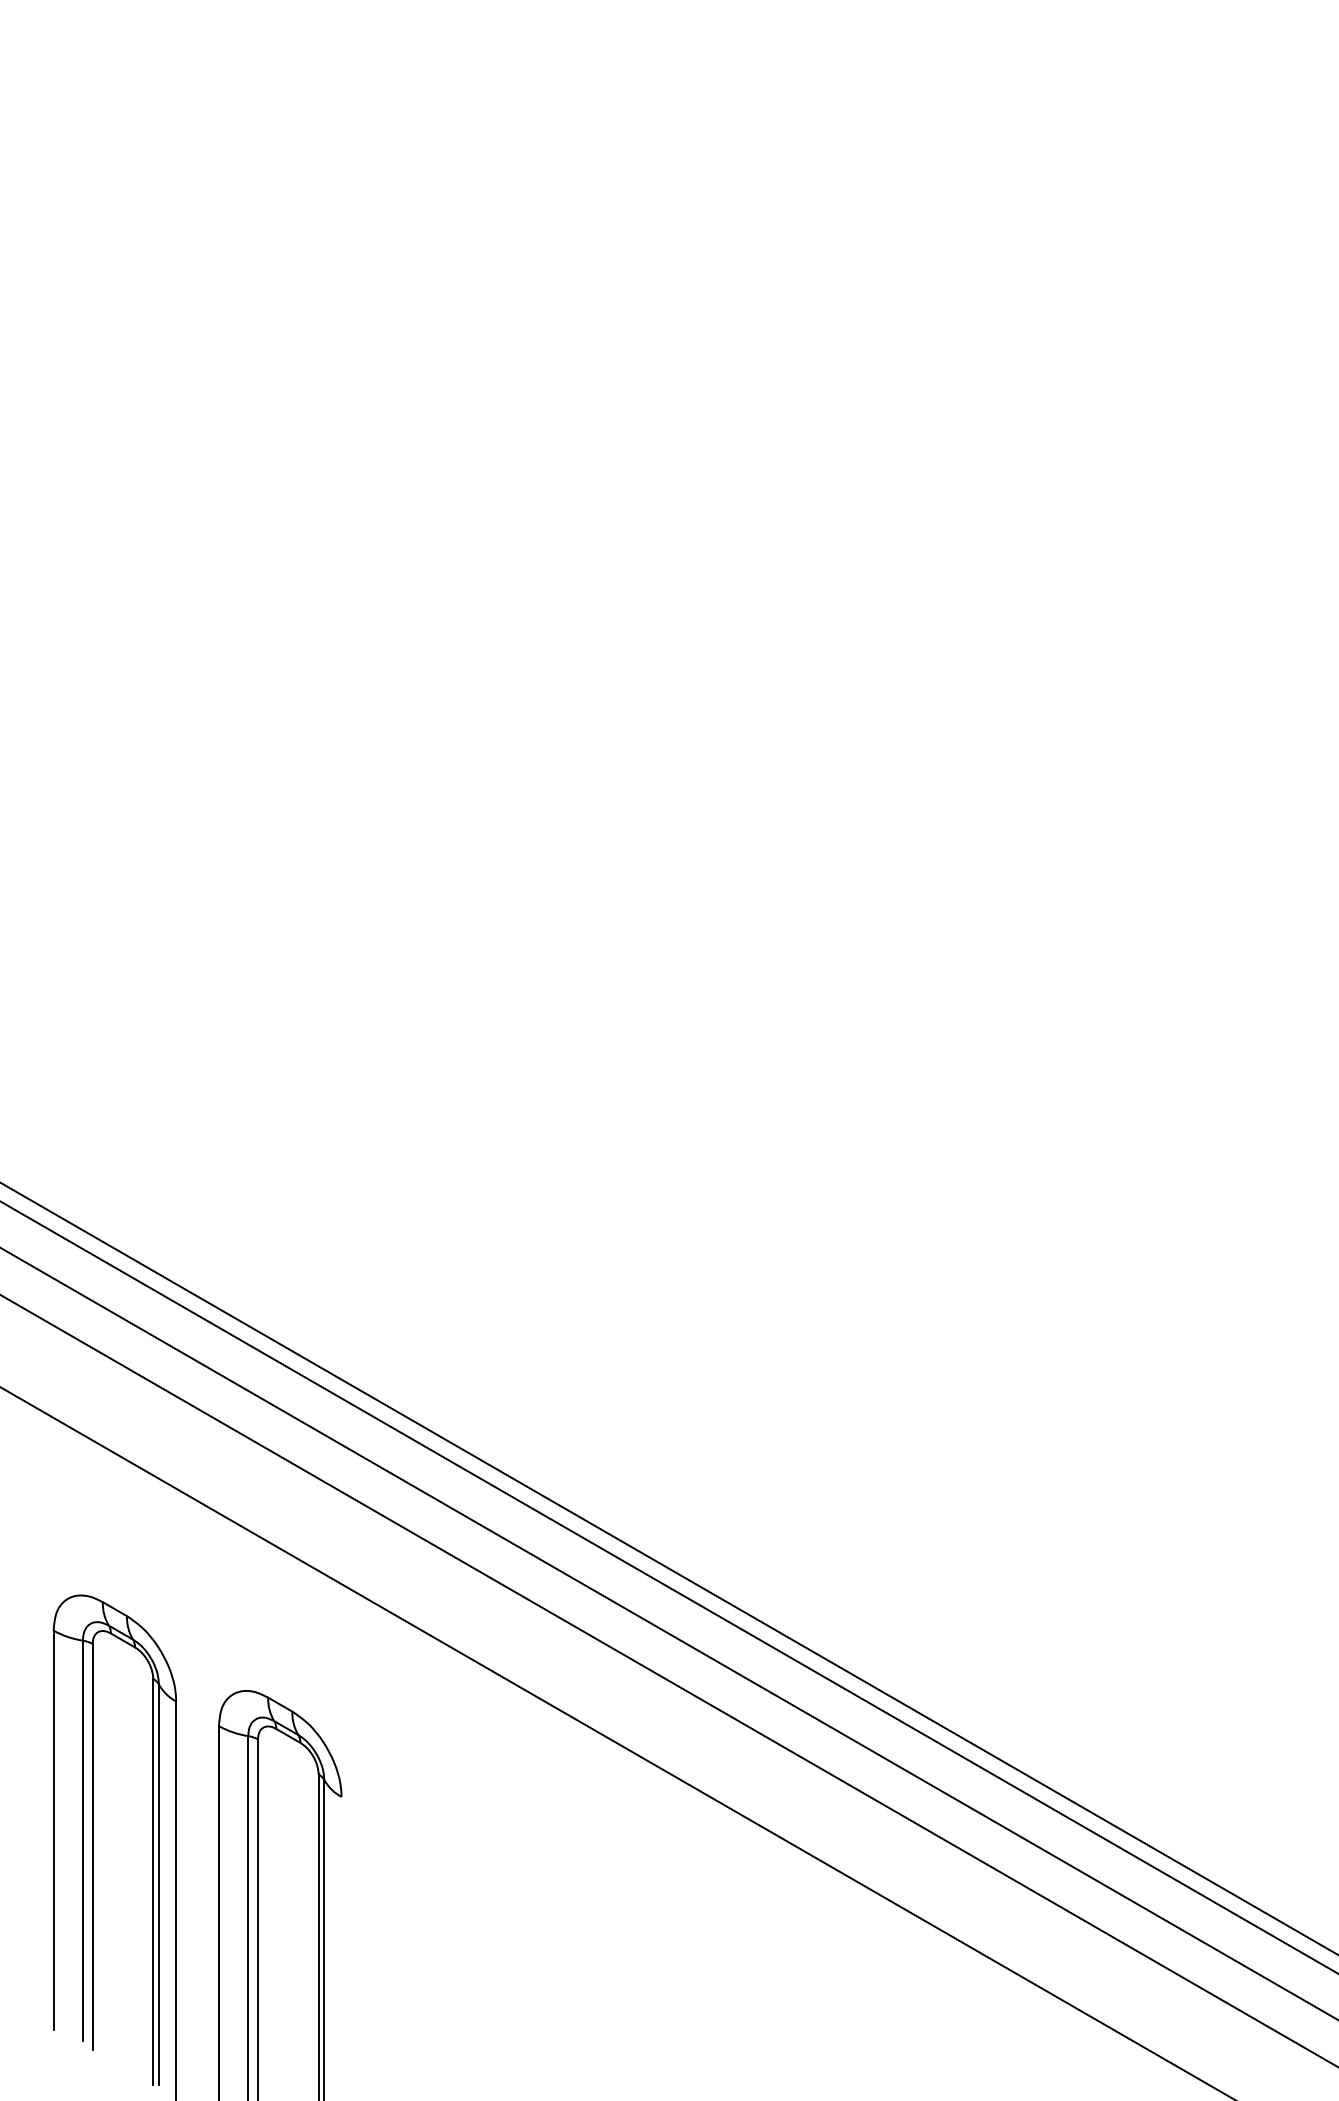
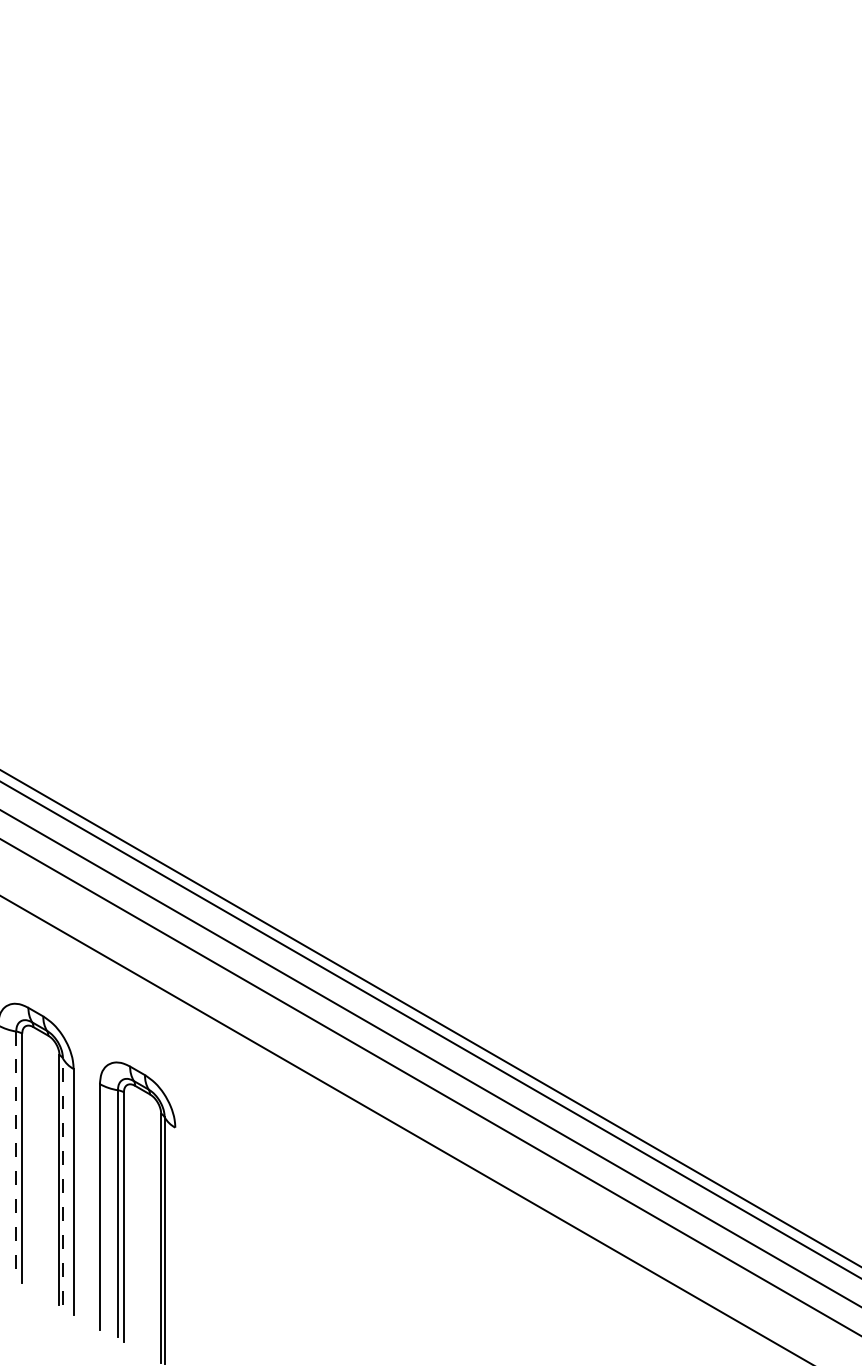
line: (83, 1842) -> (16, 1155), solid -> dashed
line: (159, 1884) -> (63, 1181), solid -> dashed

